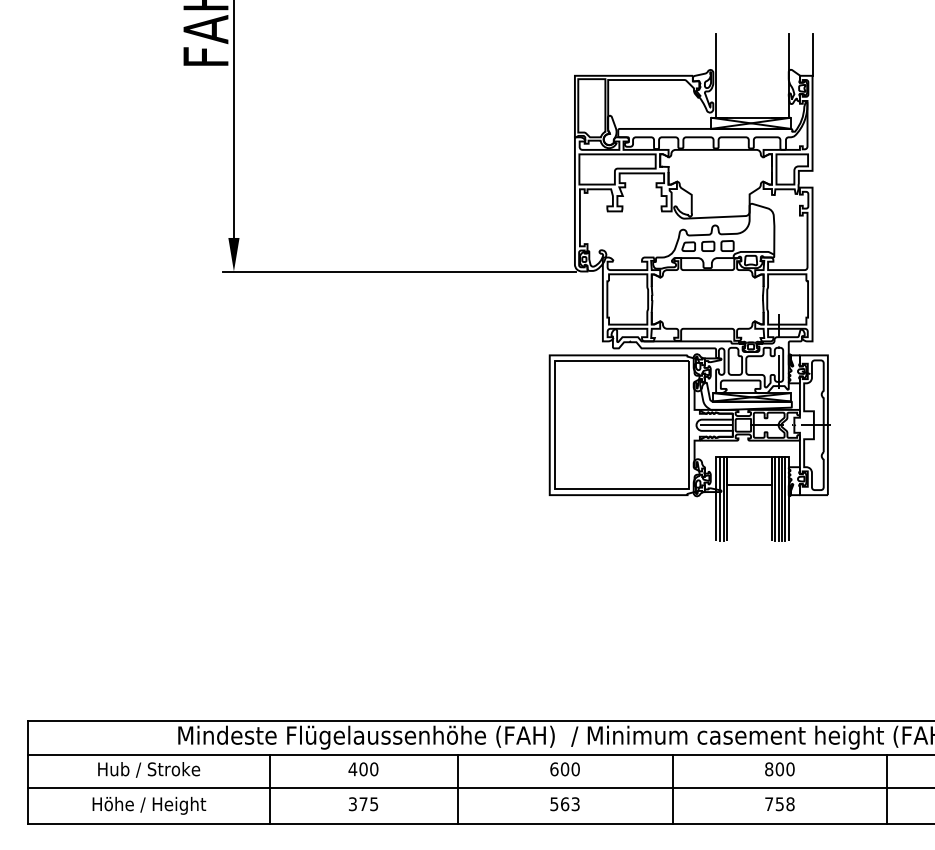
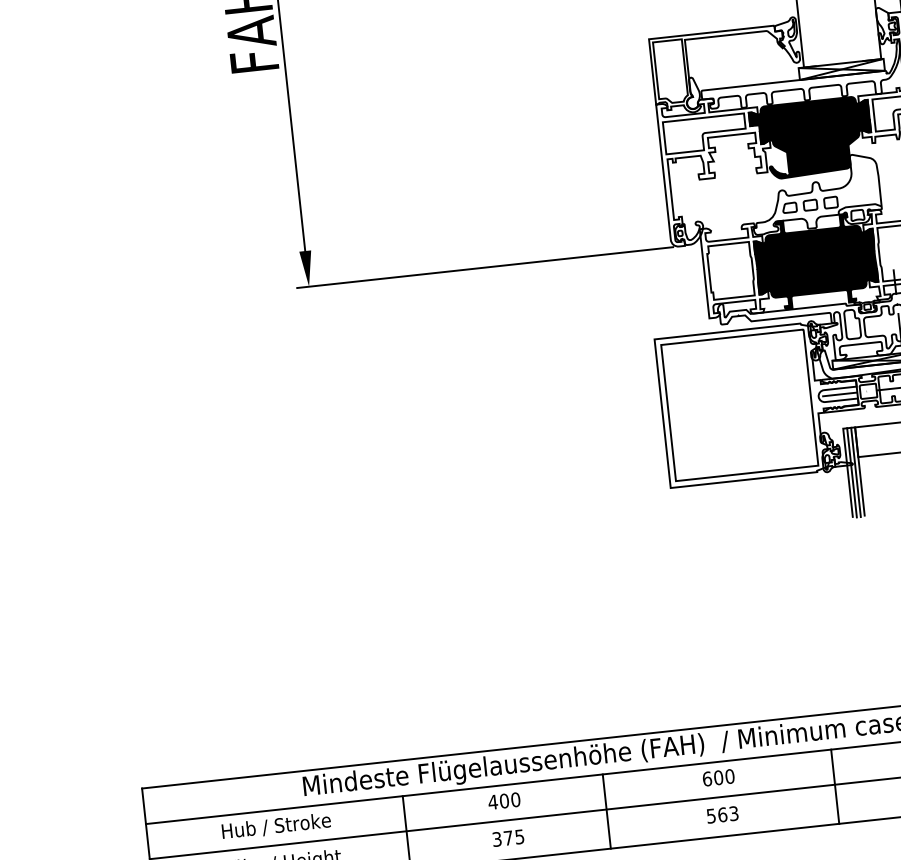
fill: (716, 183) -> (812, 137), added
fill: (707, 299) -> (815, 261), added

